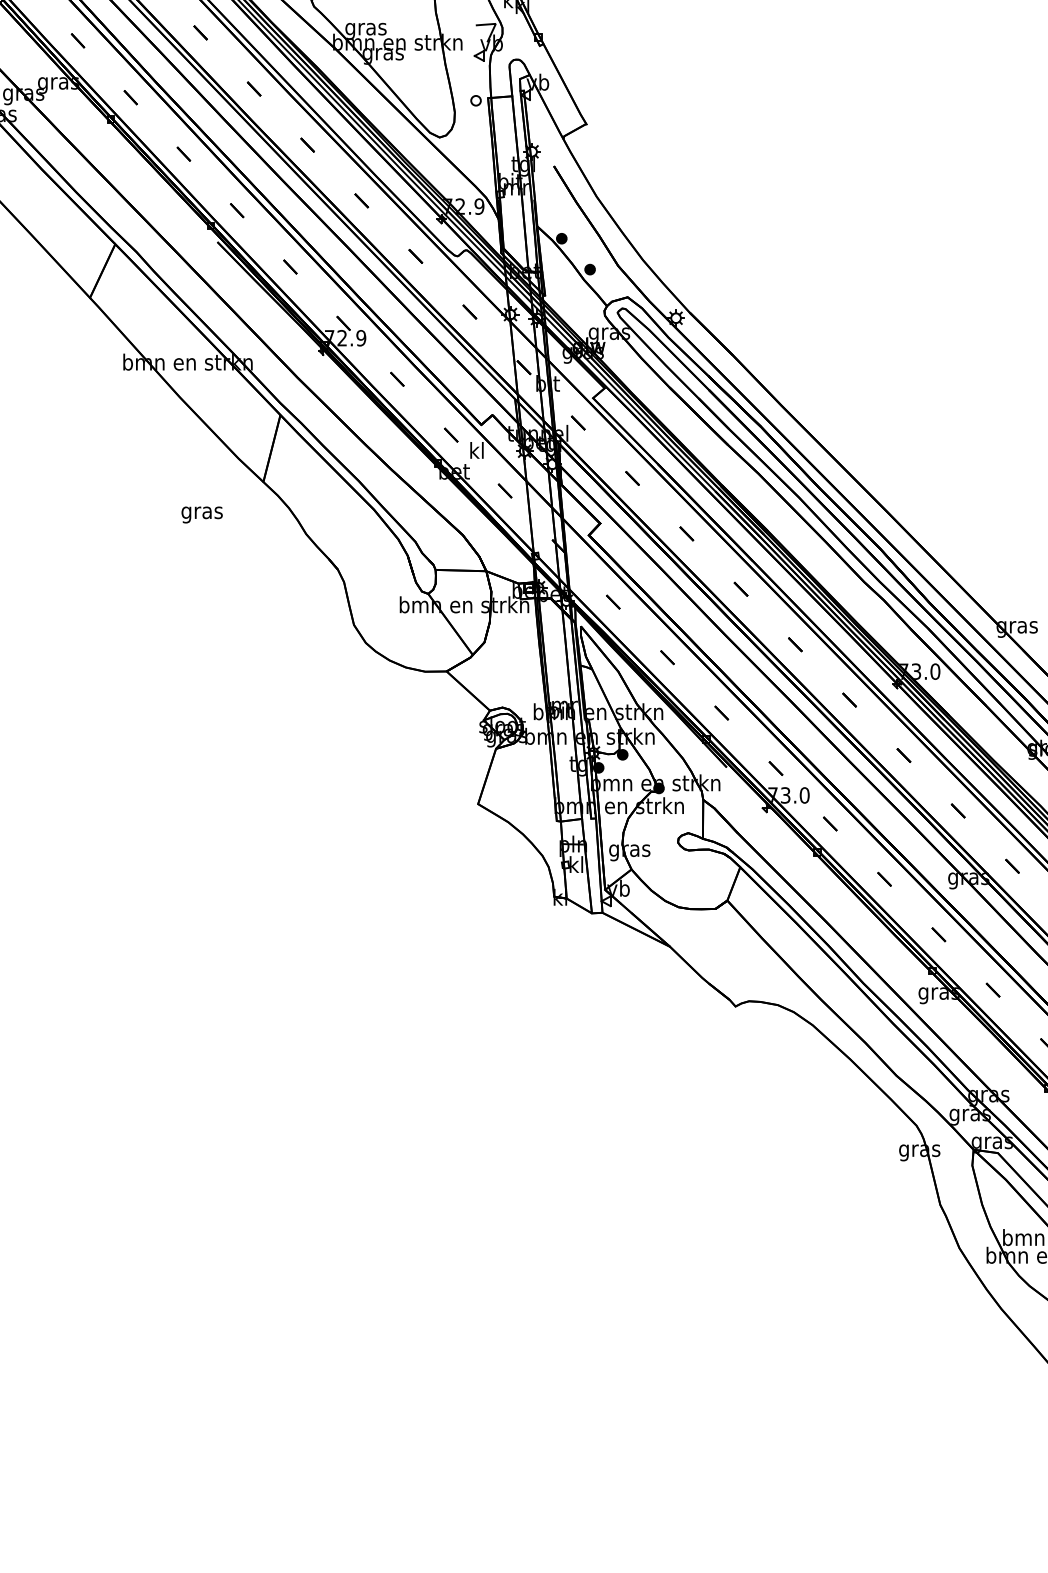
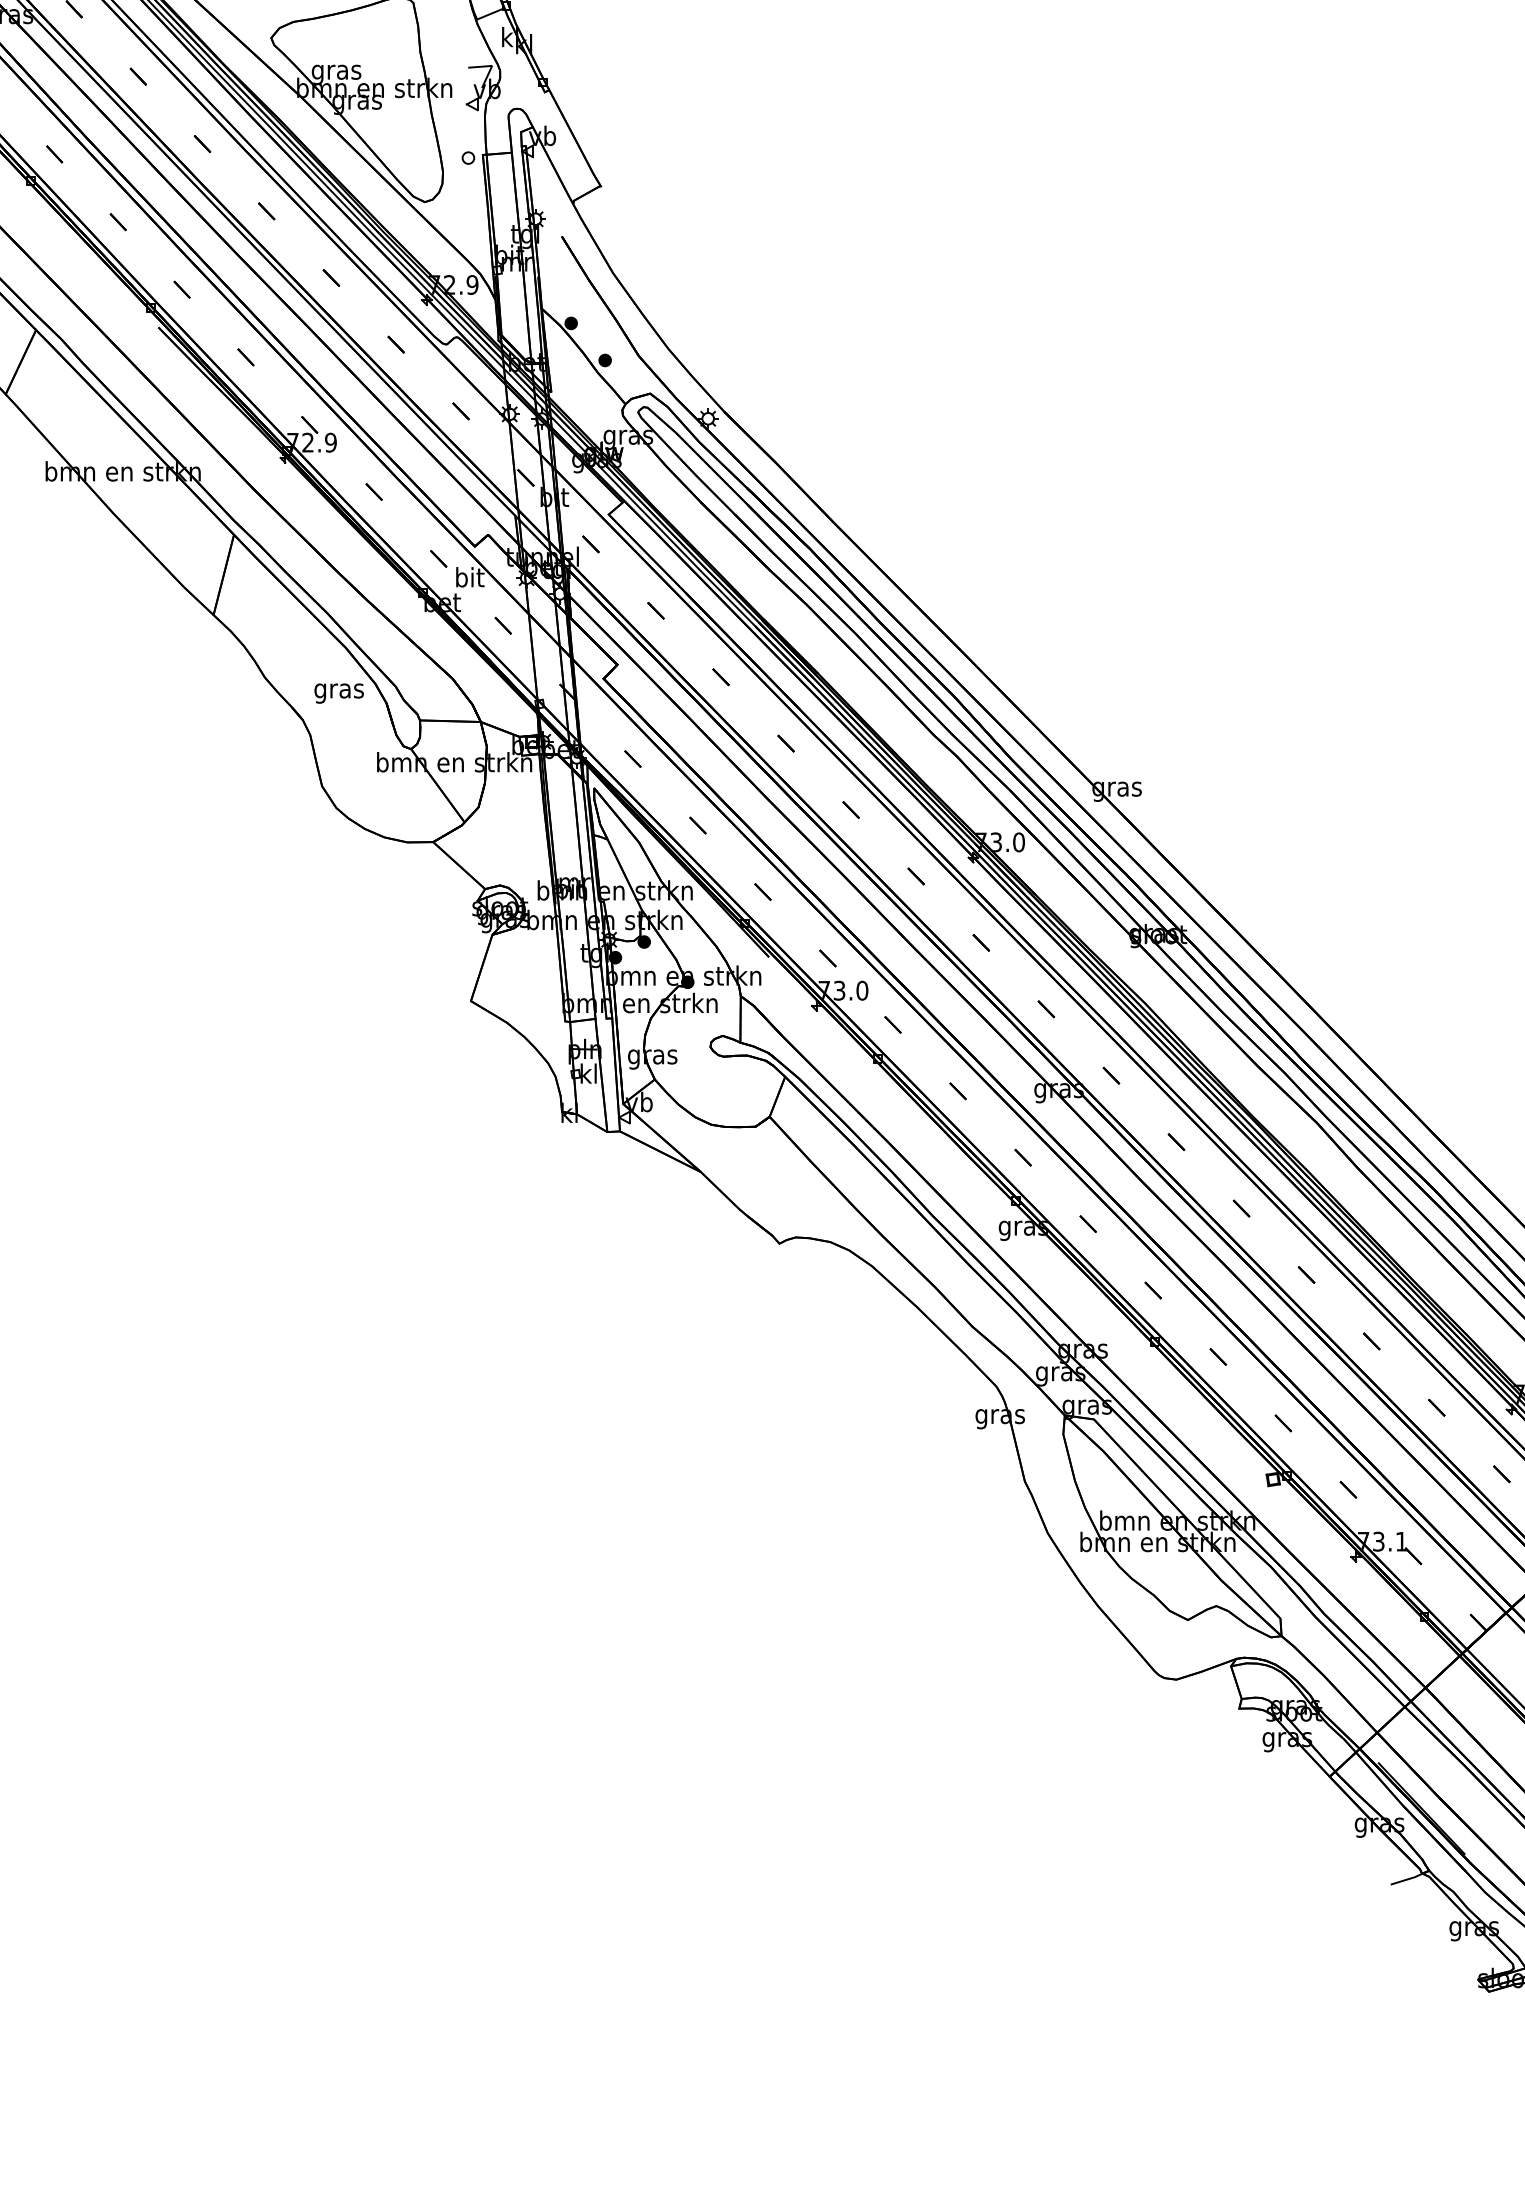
text: (477, 450) -> (470, 577), kl -> bit
text: (201, 514) -> (338, 693), moved

